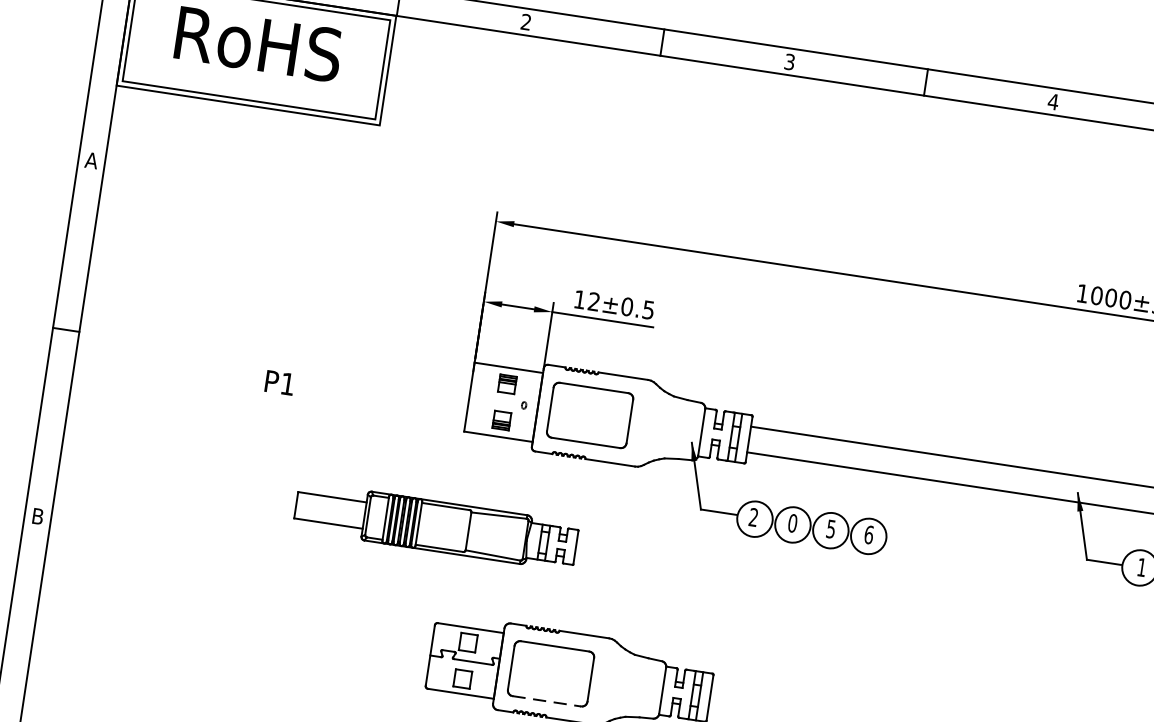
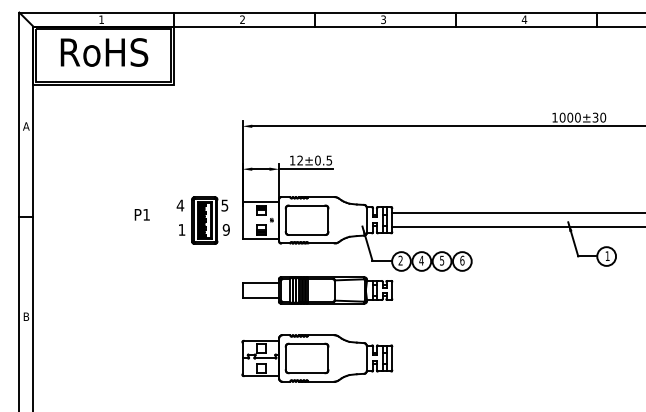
text: (278, 382) -> (141, 214), moved
part: (394, 386) -> (202, 220), added
text: (792, 522) -> (421, 260), 0 -> 4
part: (436, 526) -> (317, 290), moved
line: (547, 702) -> (307, 373), dashed -> solid

